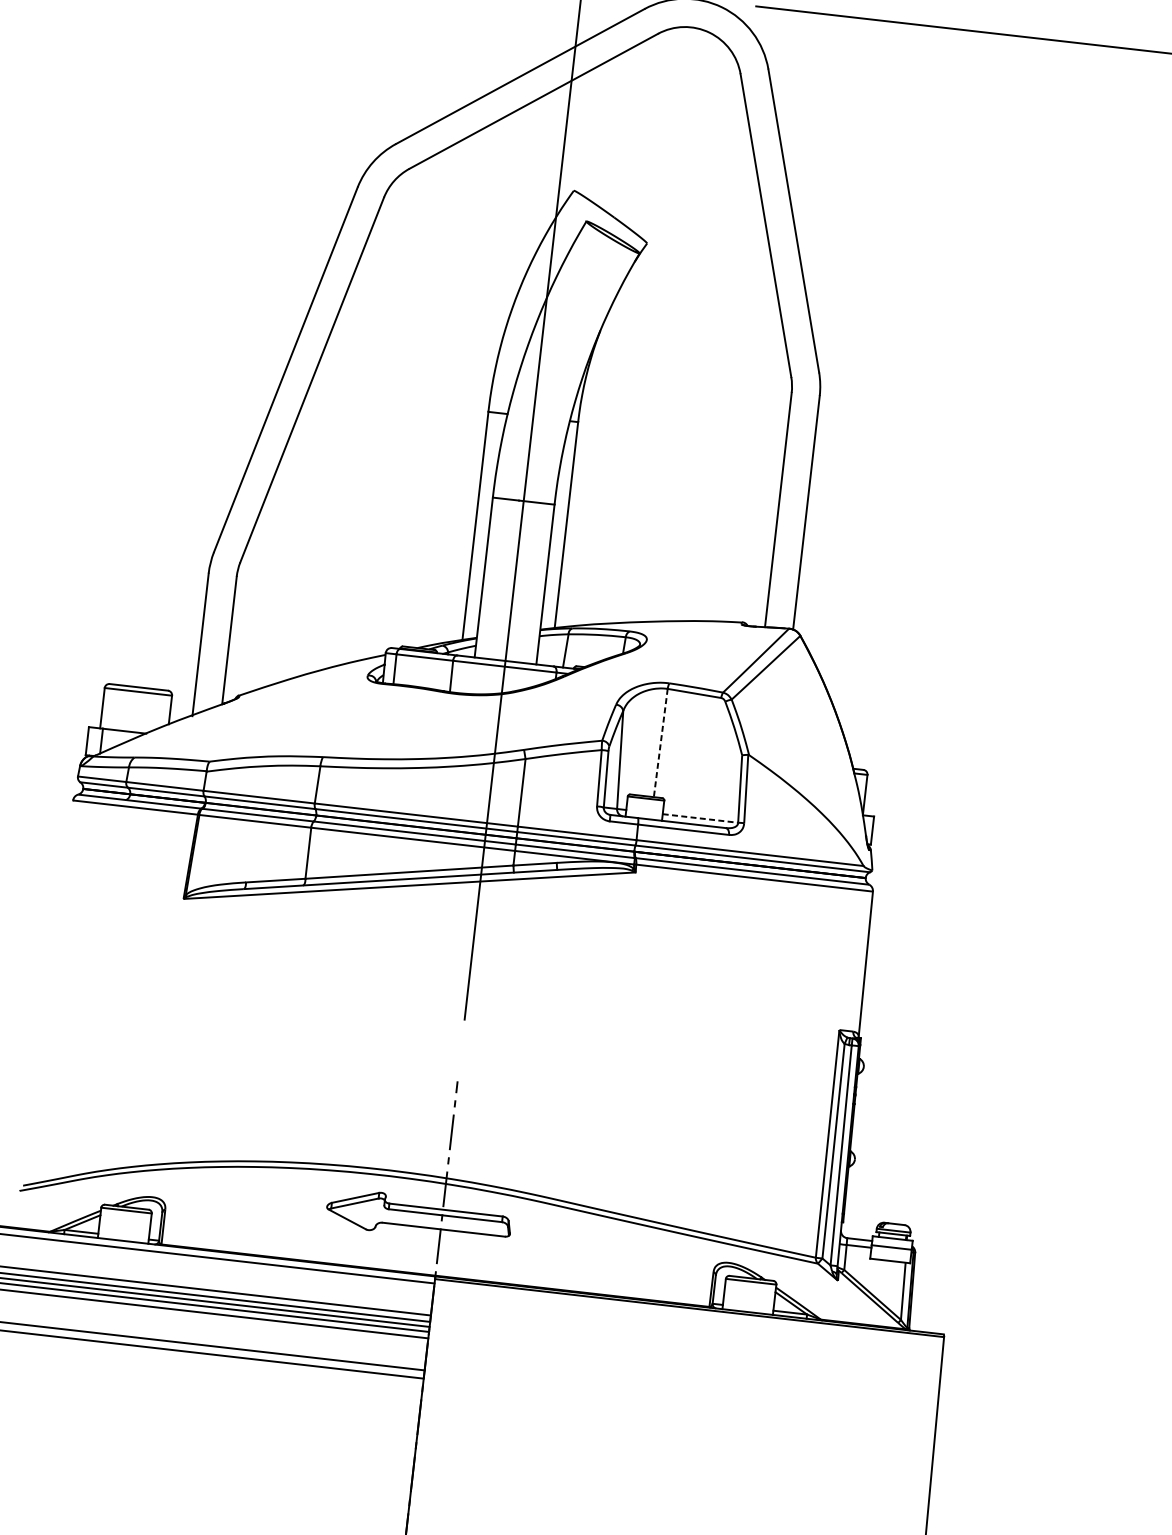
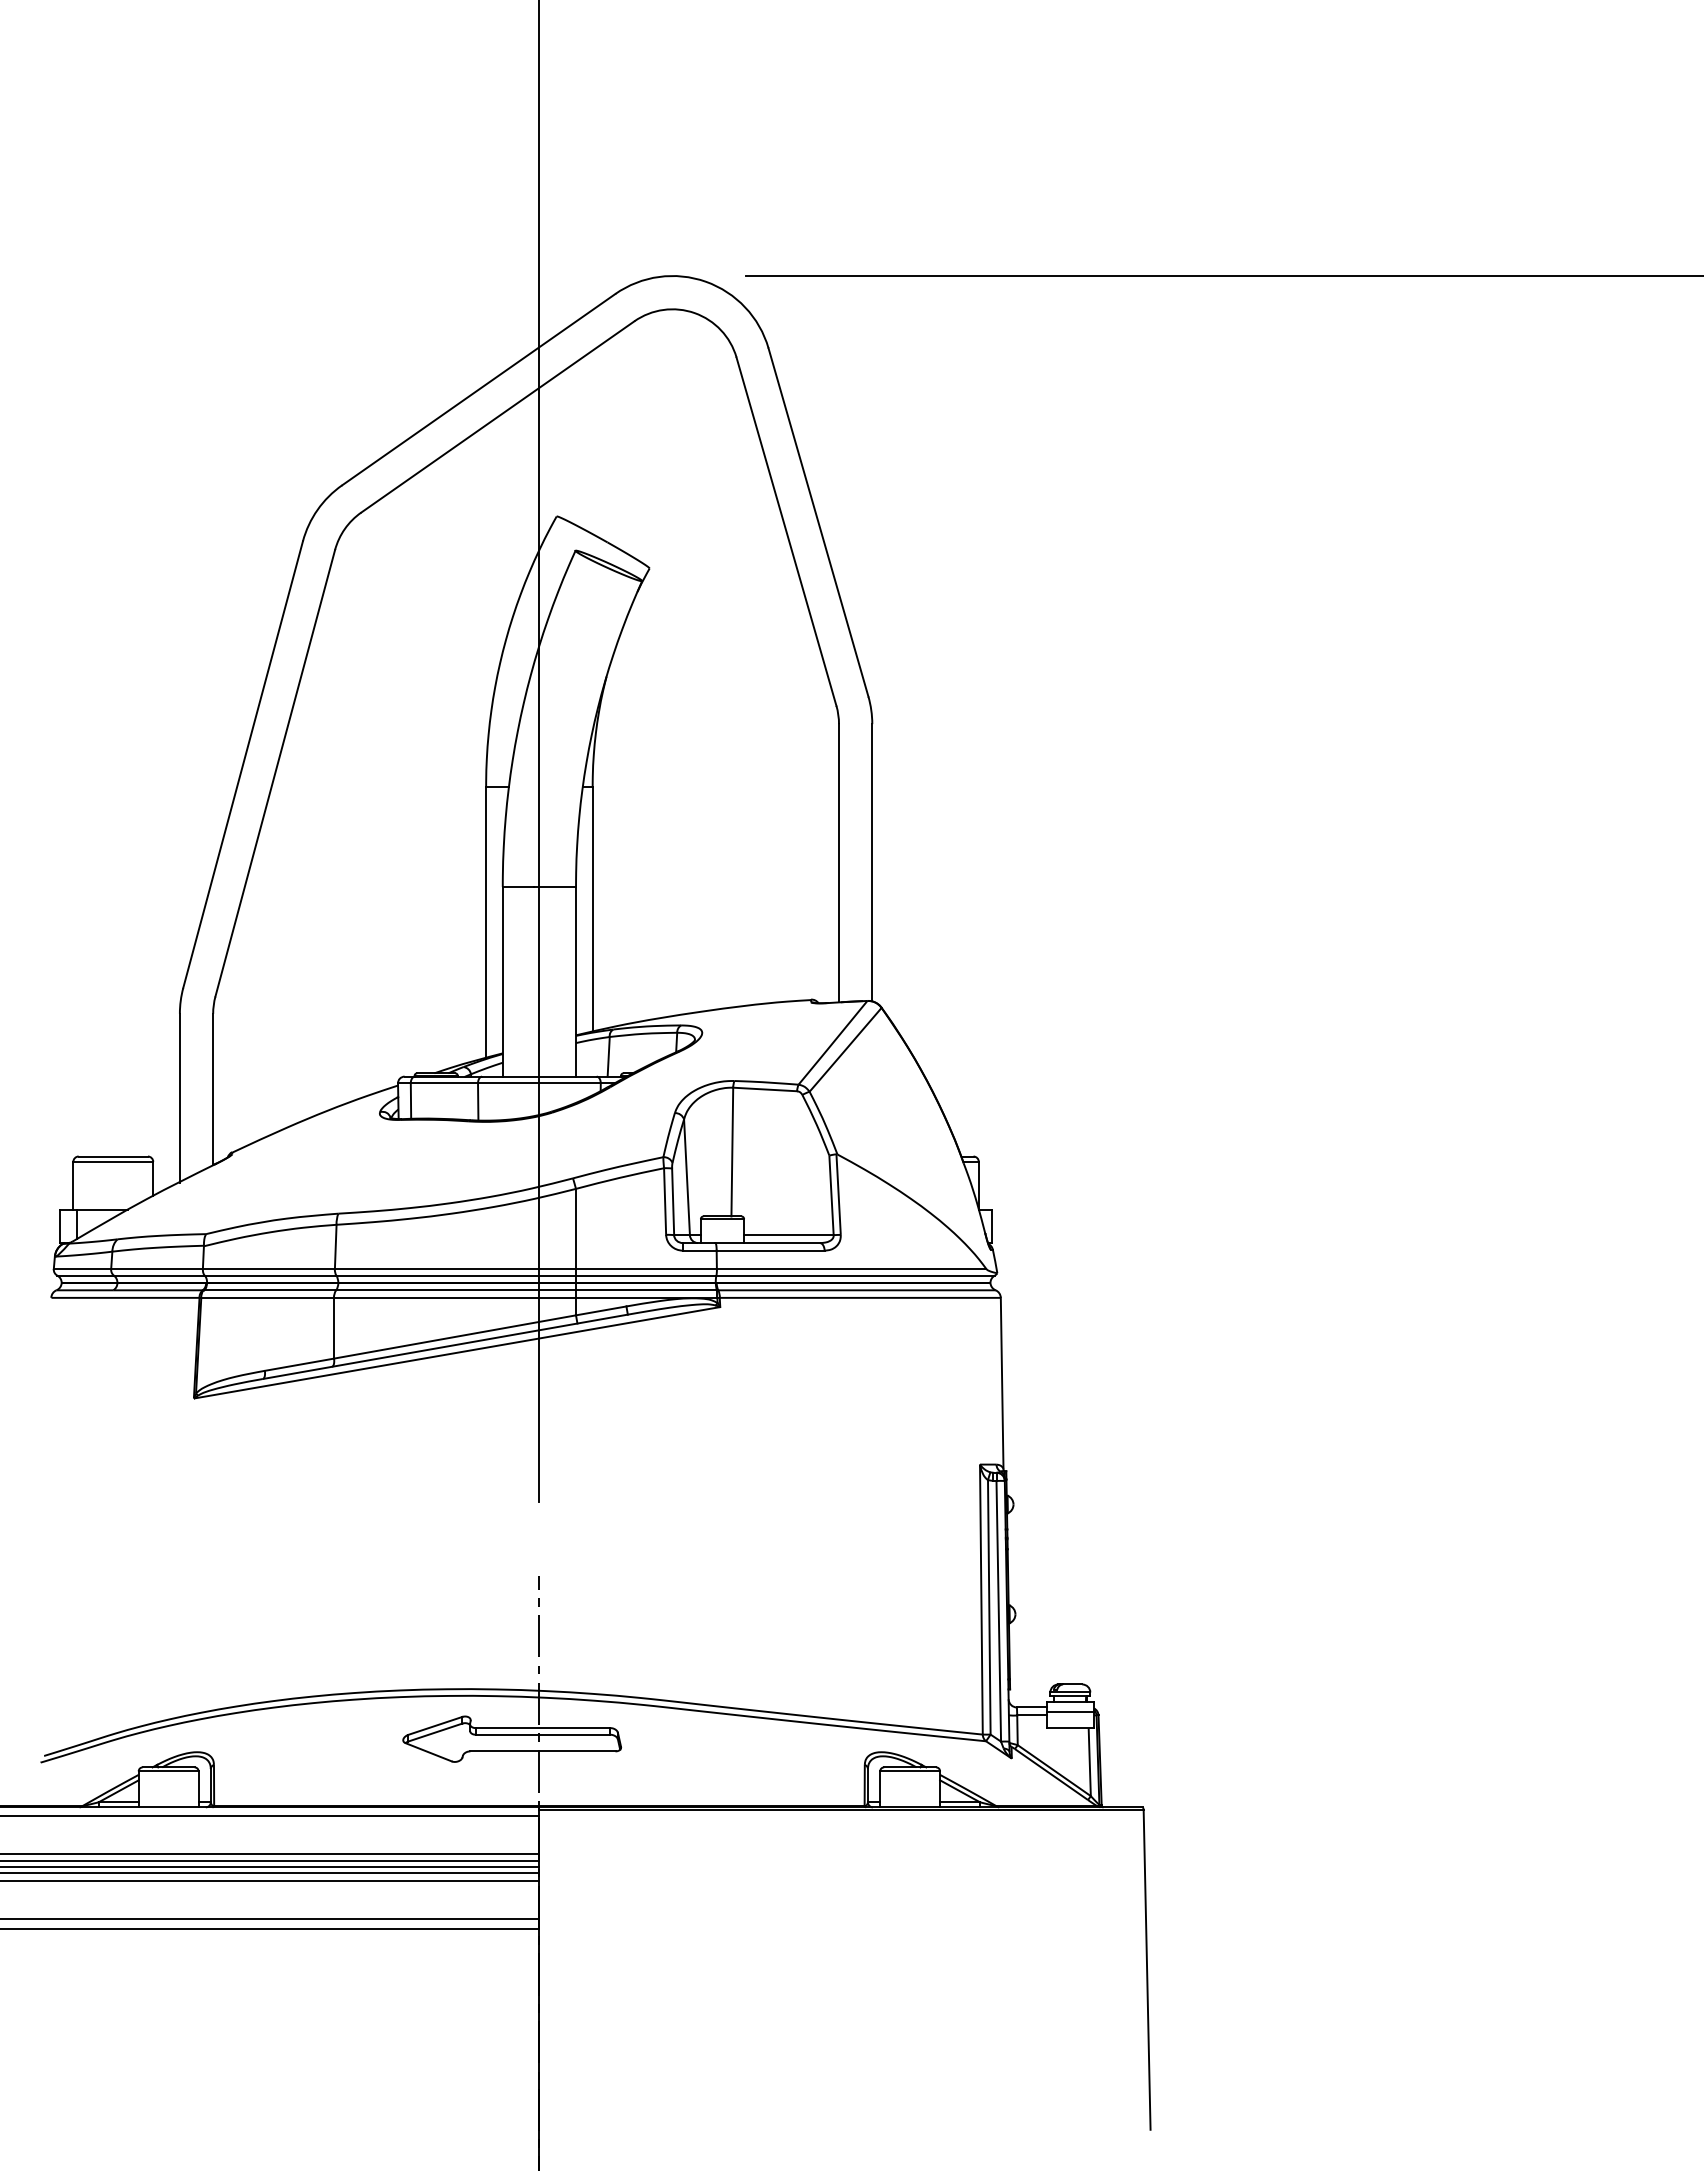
line: (660, 743) -> (732, 1152), dashed -> solid
line: (700, 818) -> (788, 1235), dashed -> solid

